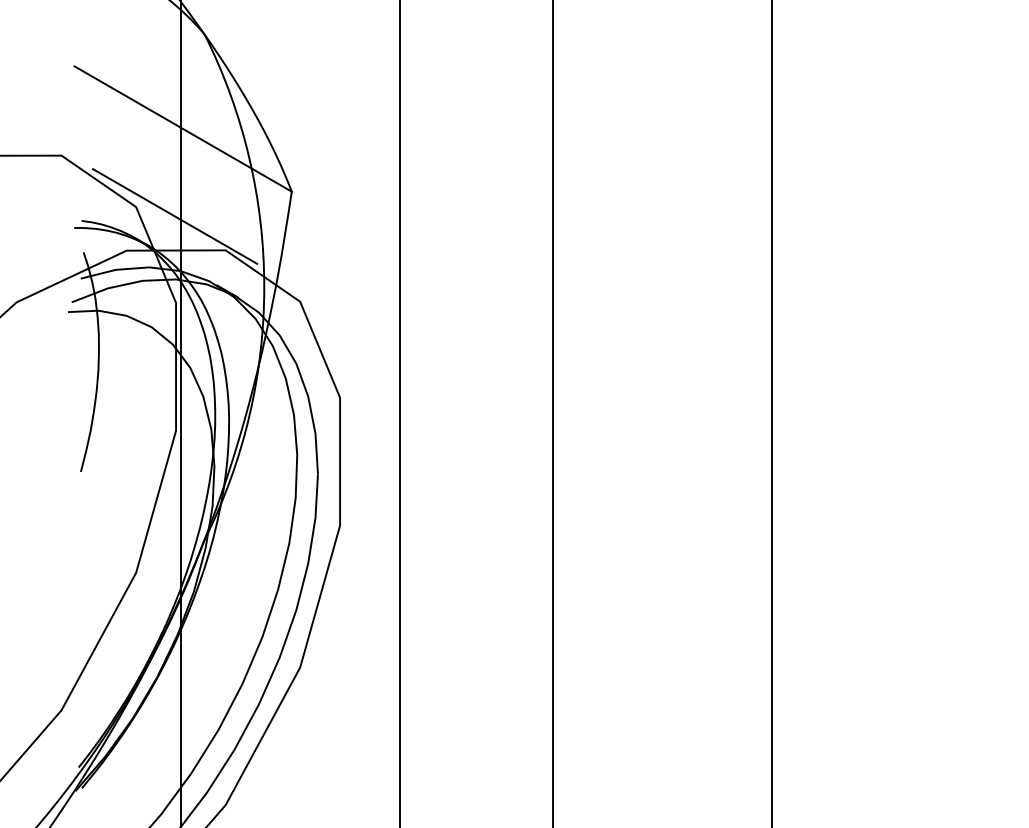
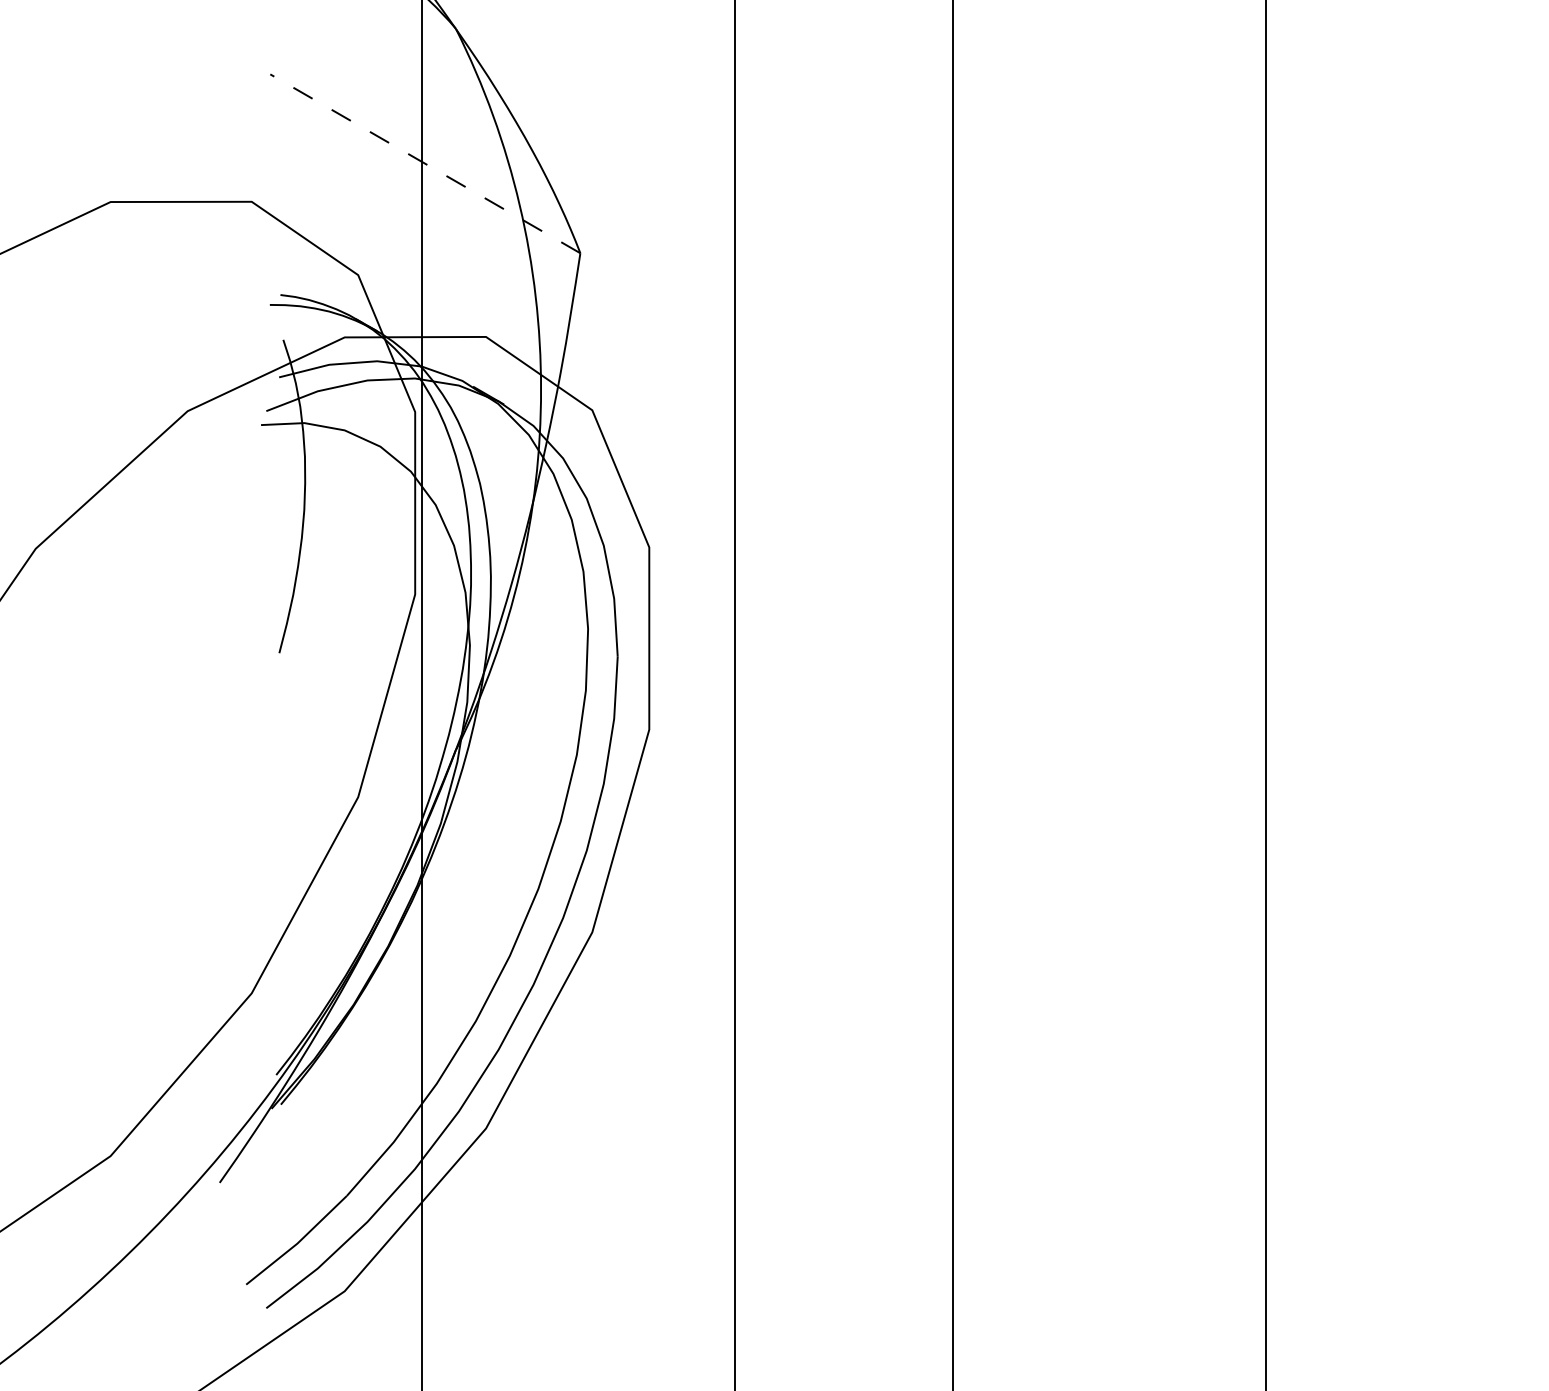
line: (183, 128) -> (425, 163), solid -> dashed
line: (174, 216) -> (413, 288), removed

